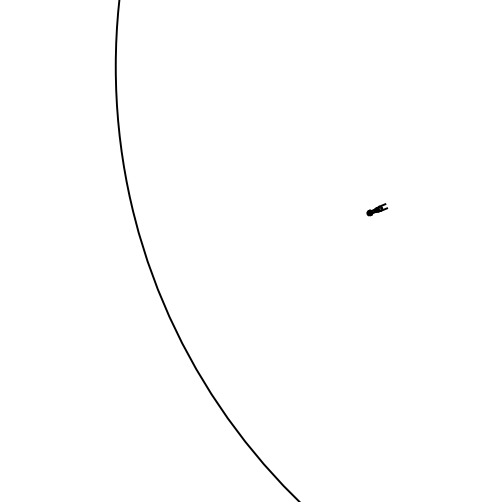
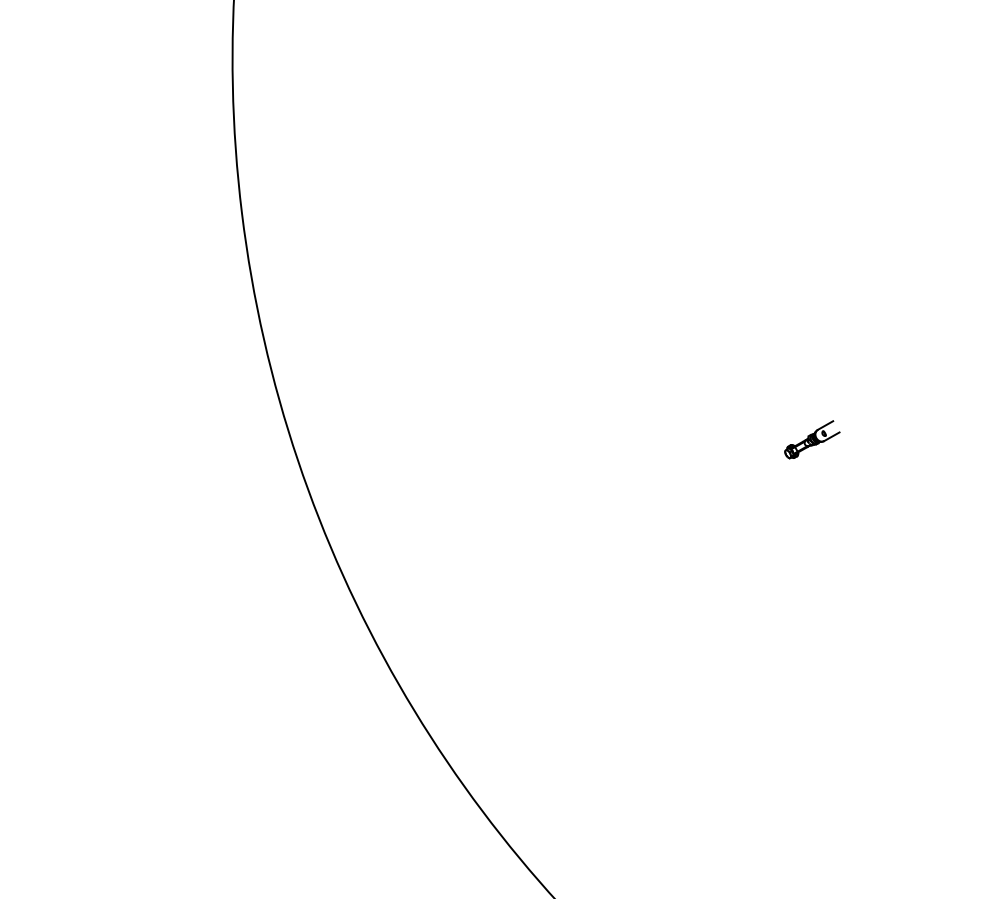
part: (377, 209) -> (812, 439), size x1.4

